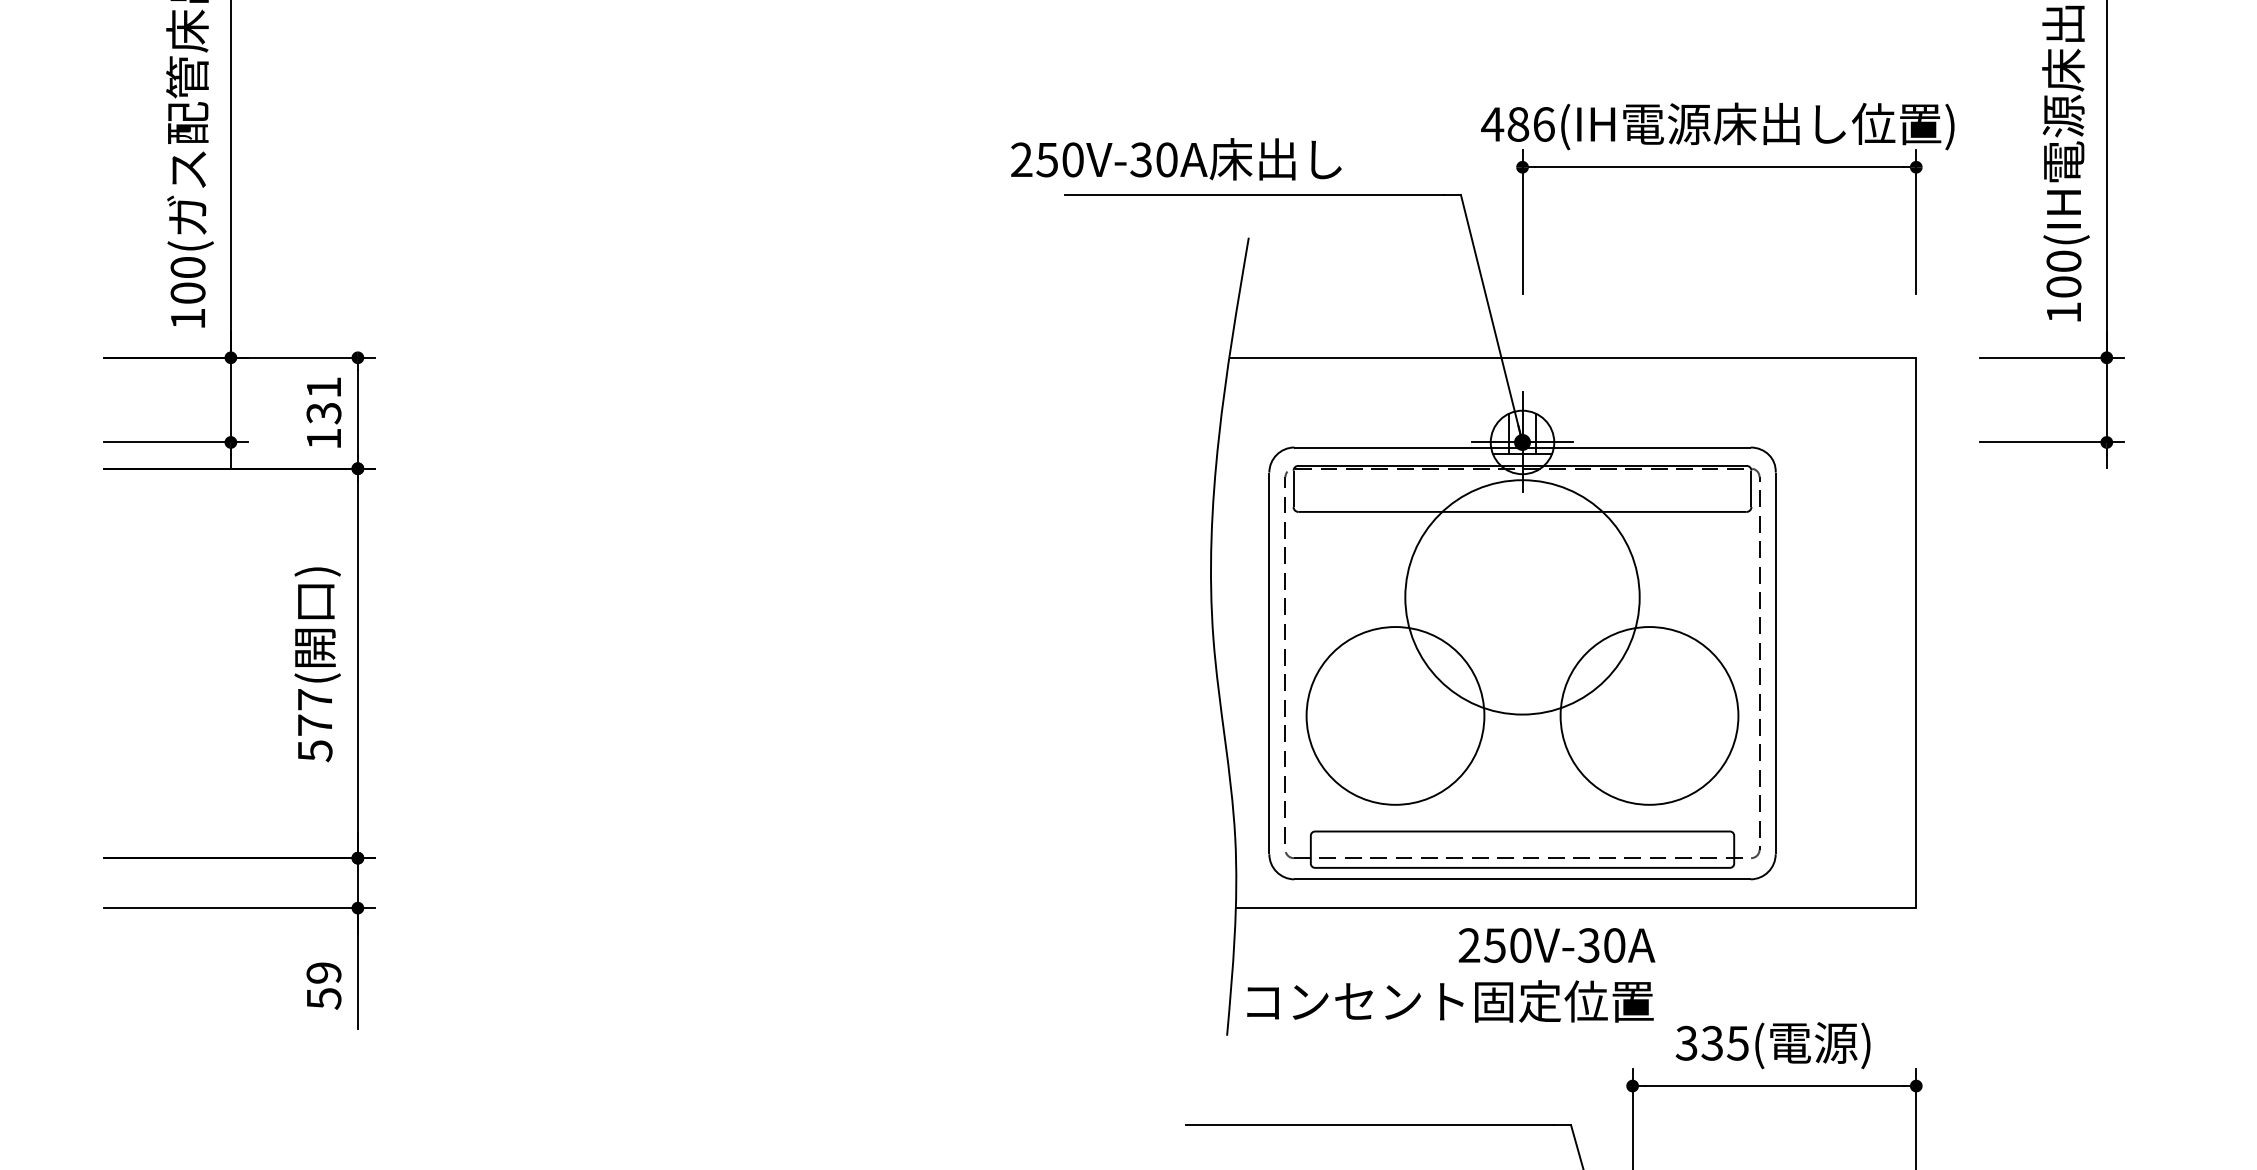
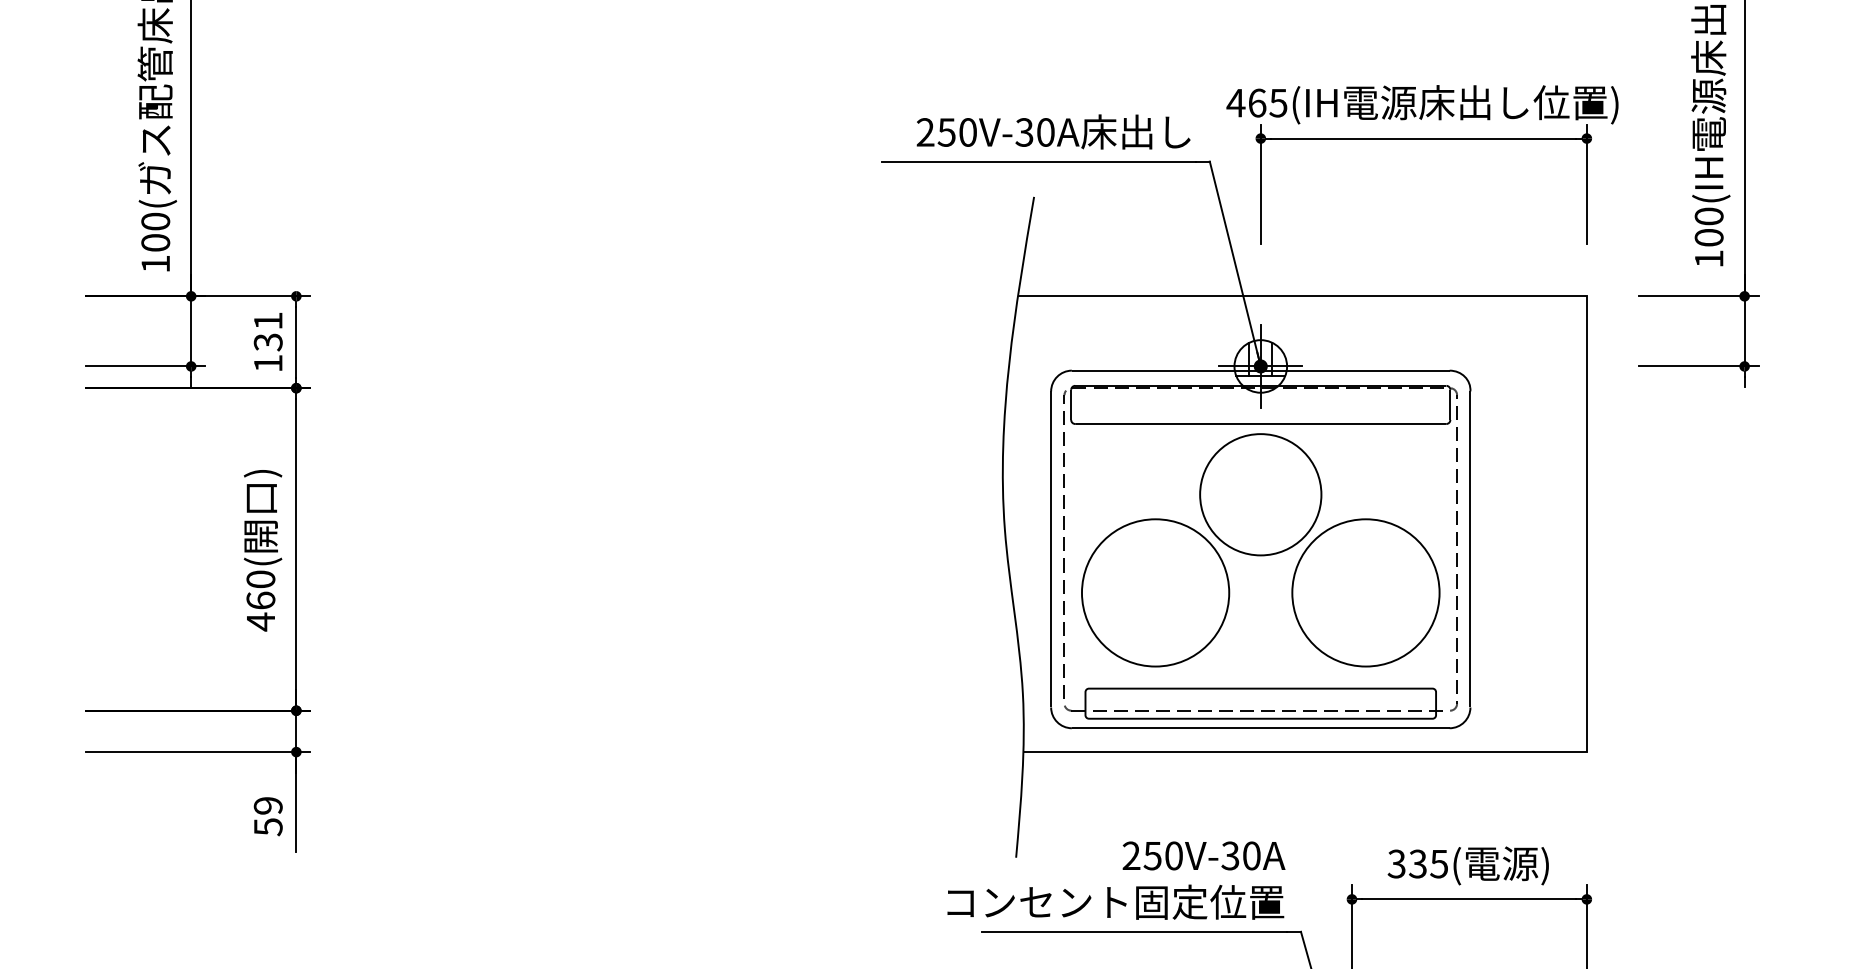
text: (1530, 124) -> (1267, 103), 486 -> 465
text: (1176, 159) -> (1053, 132), moved
circle: (1522, 597) -> (1260, 494), size x0.62
text: (314, 725) -> (260, 600), 577( -> 460(
text: (1451, 975) -> (1116, 880), moved

